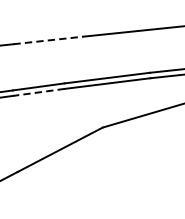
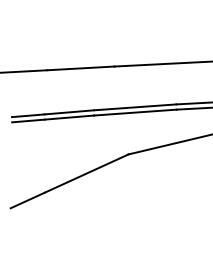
line: (47, 40) -> (80, 68), dashed -> solid
line: (39, 92) -> (69, 117), dashed -> solid

